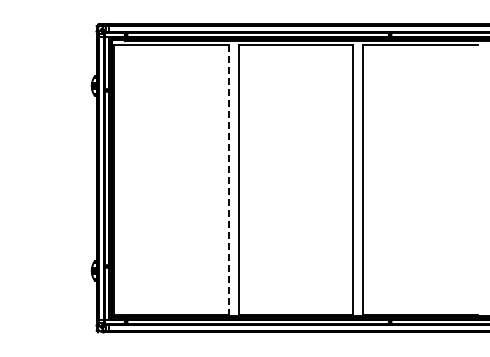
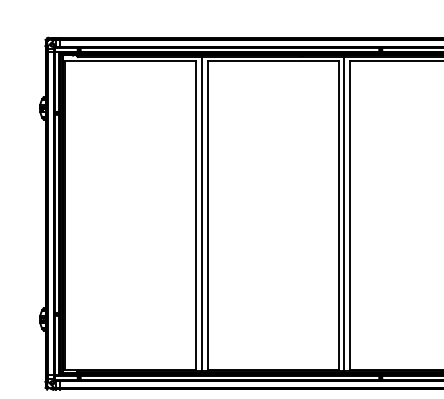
line: (233, 178) -> (201, 213), added
line: (358, 178) -> (344, 213), added
line: (228, 180) -> (196, 216), dashed -> solid

